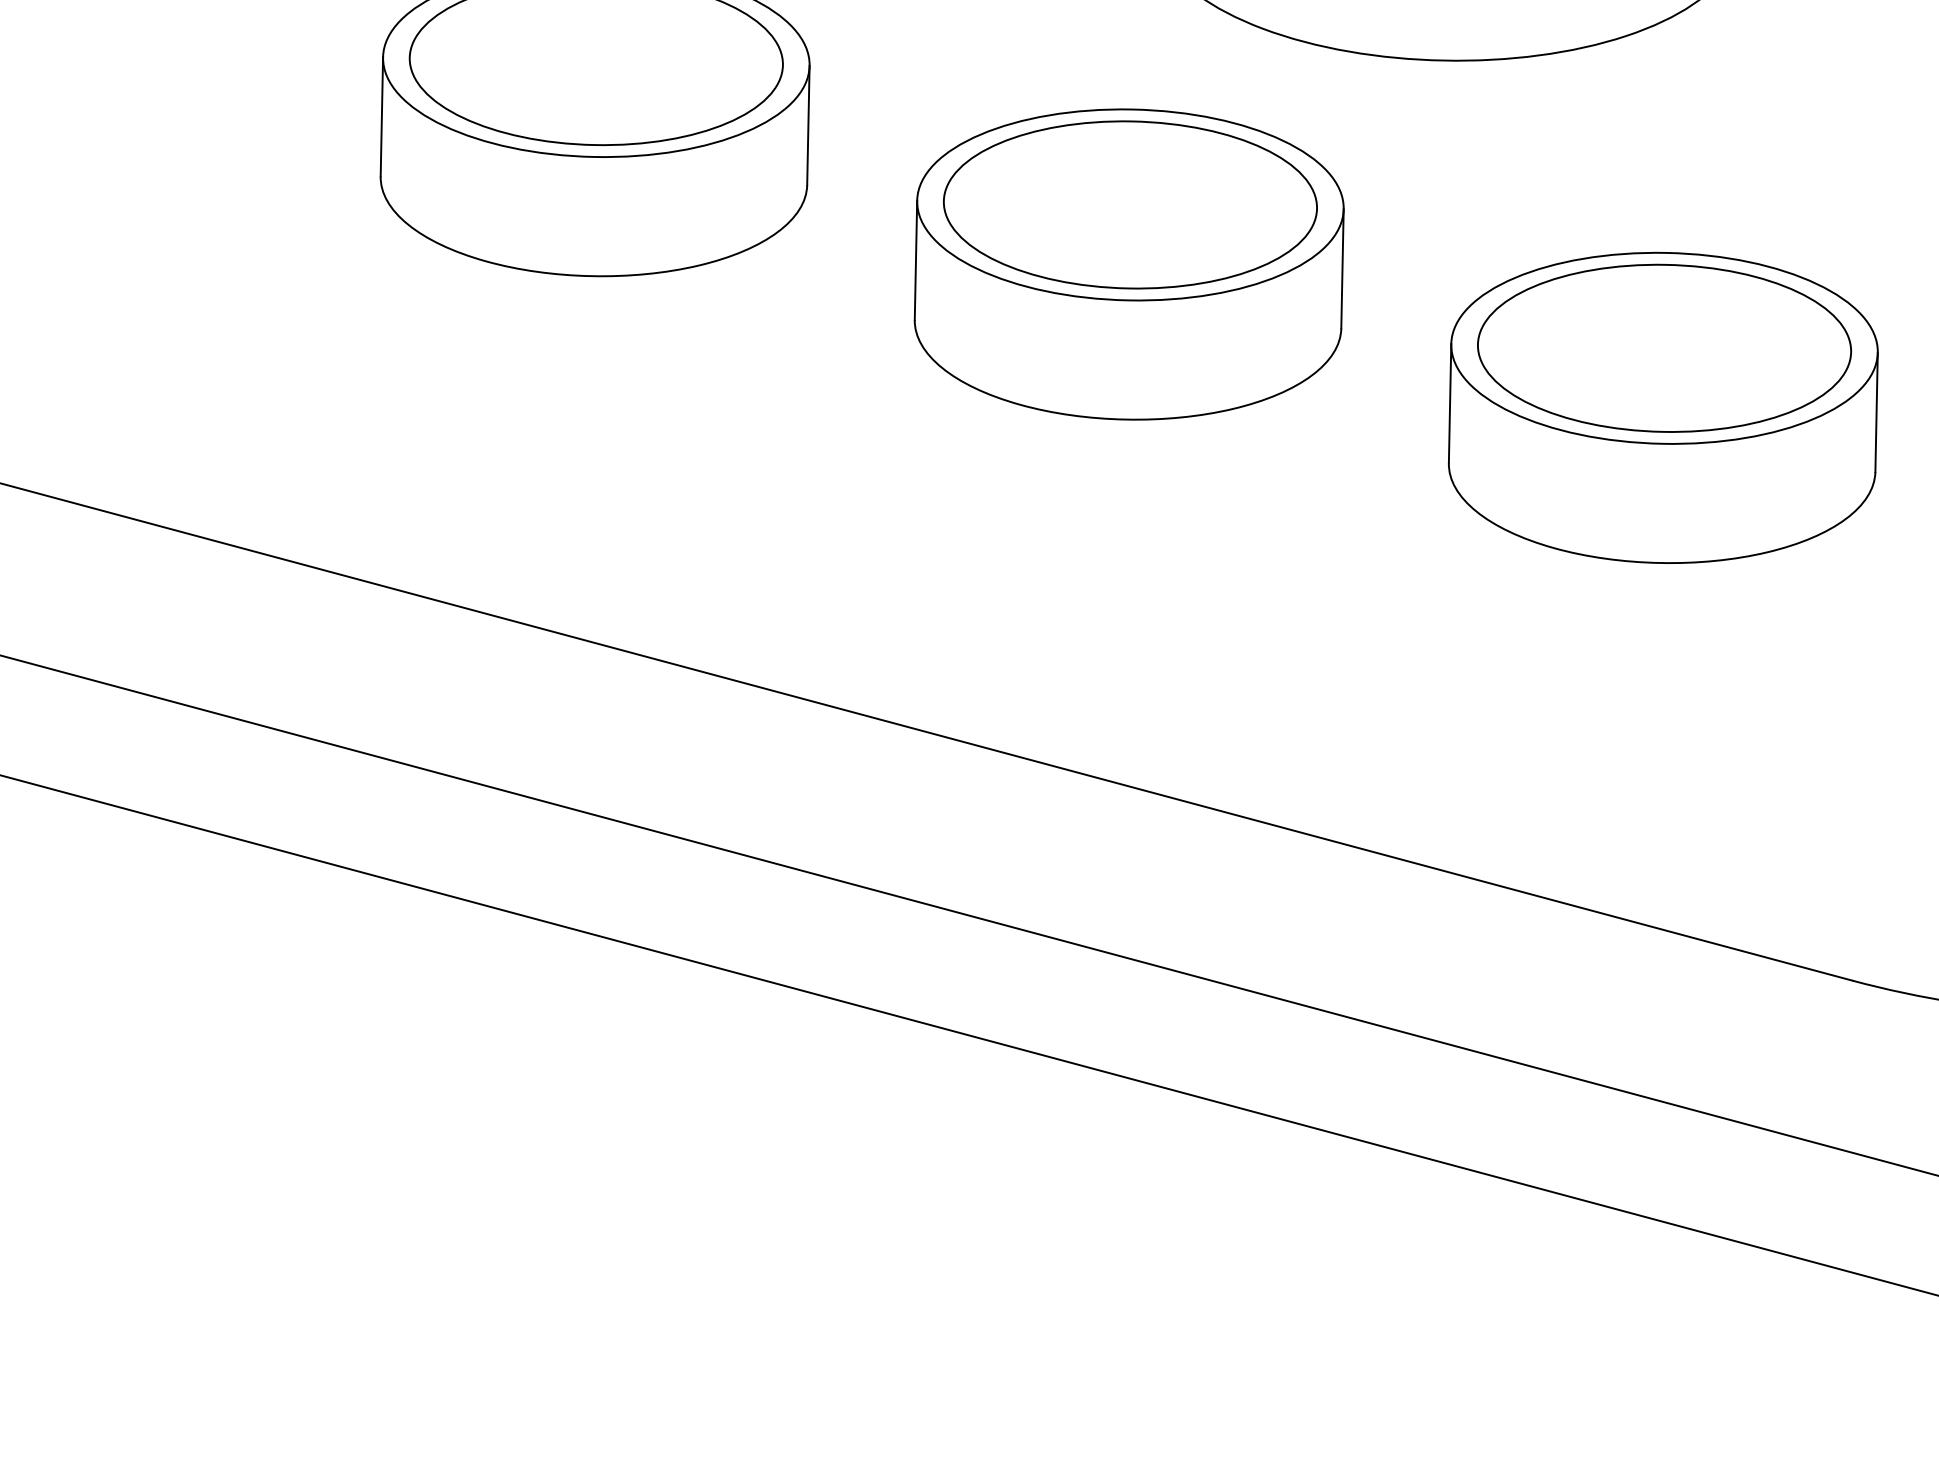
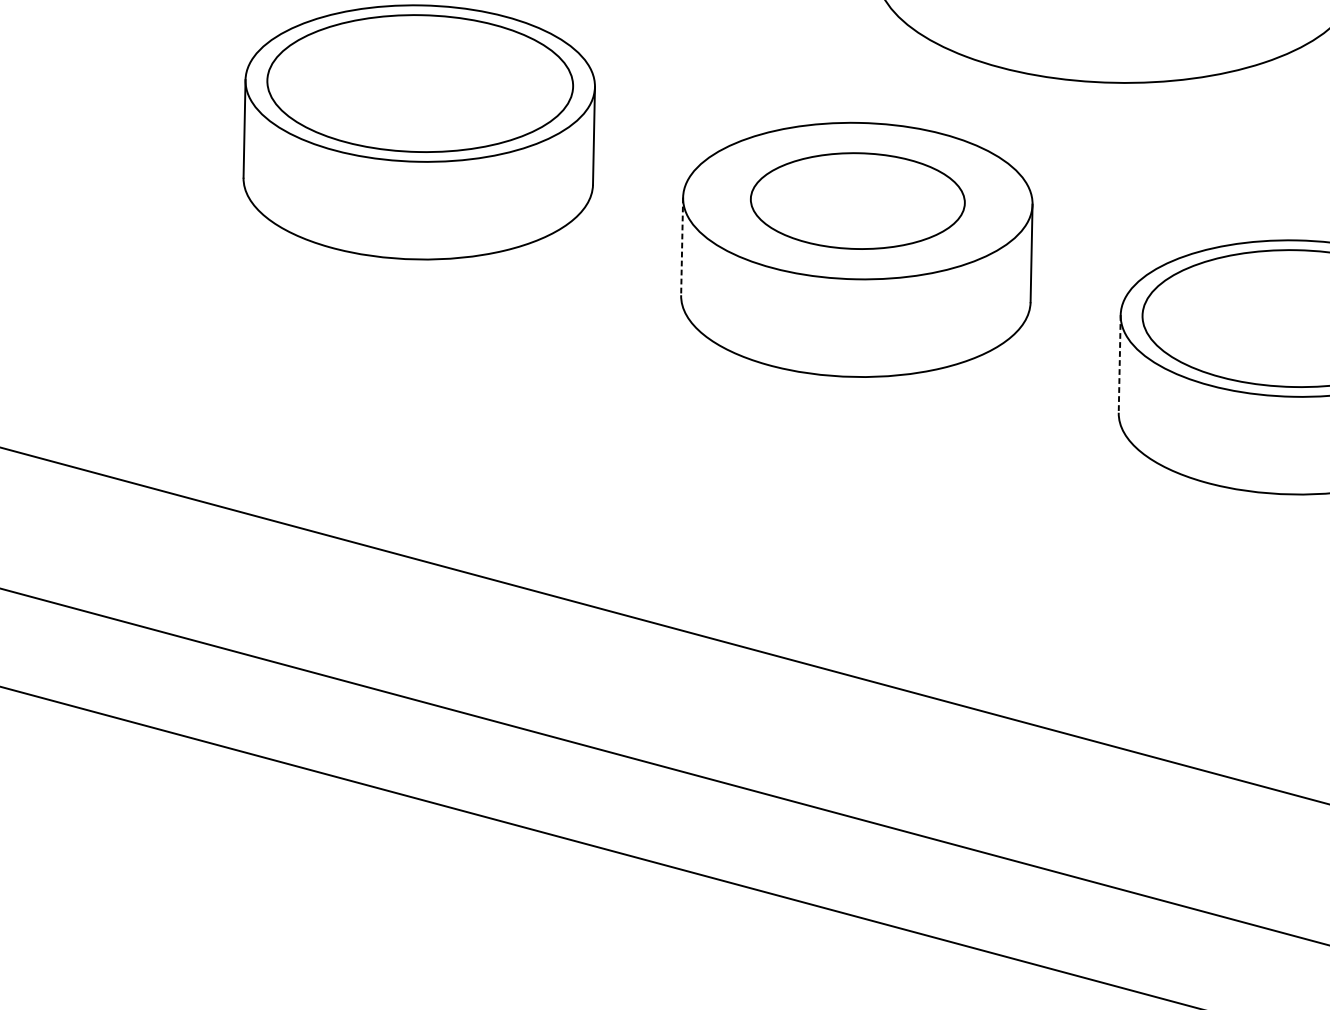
part: (1130, 204) -> (857, 200), size x0.7
line: (915, 260) -> (681, 246), solid -> dashed
line: (1450, 403) -> (1120, 363), solid -> dashed

